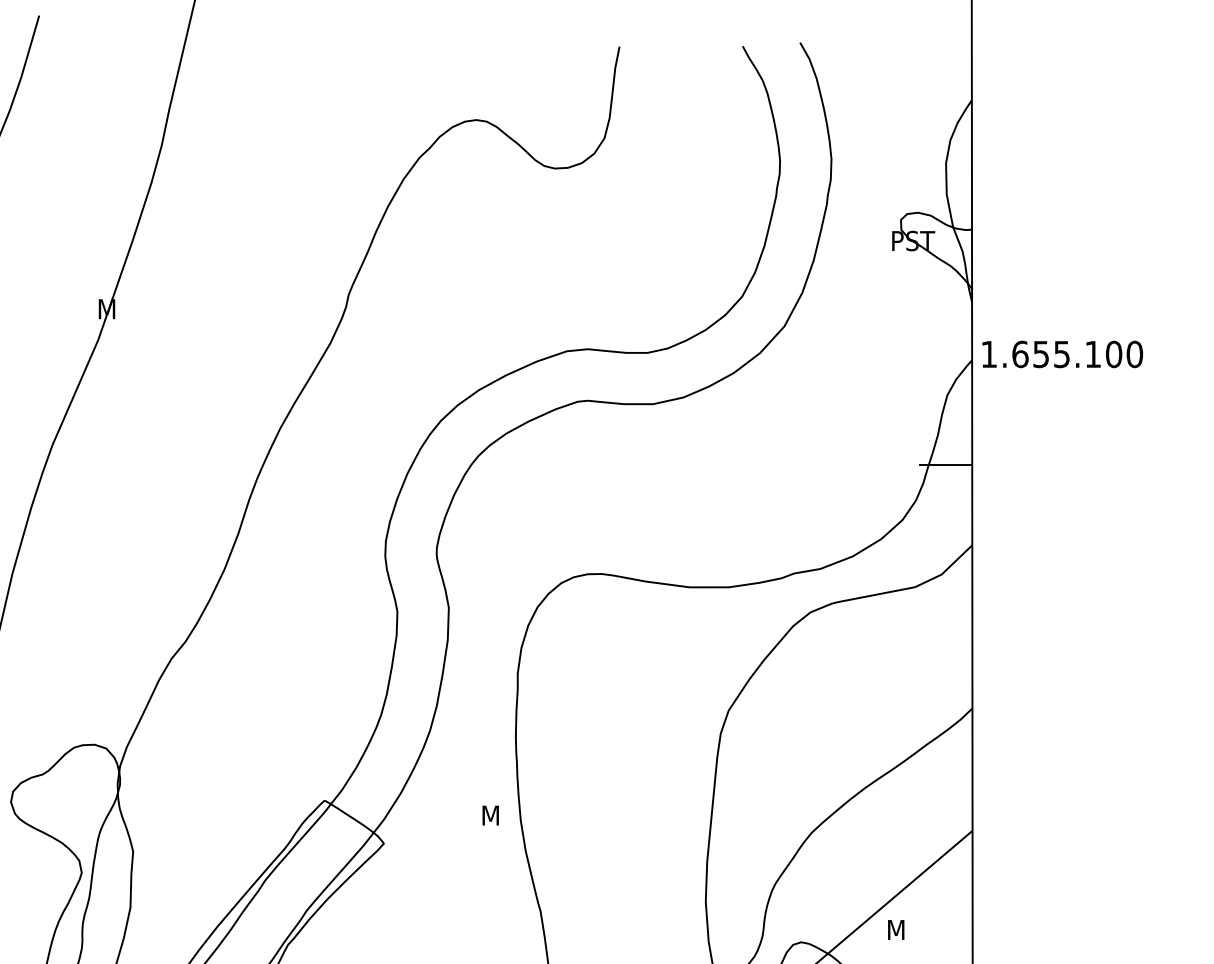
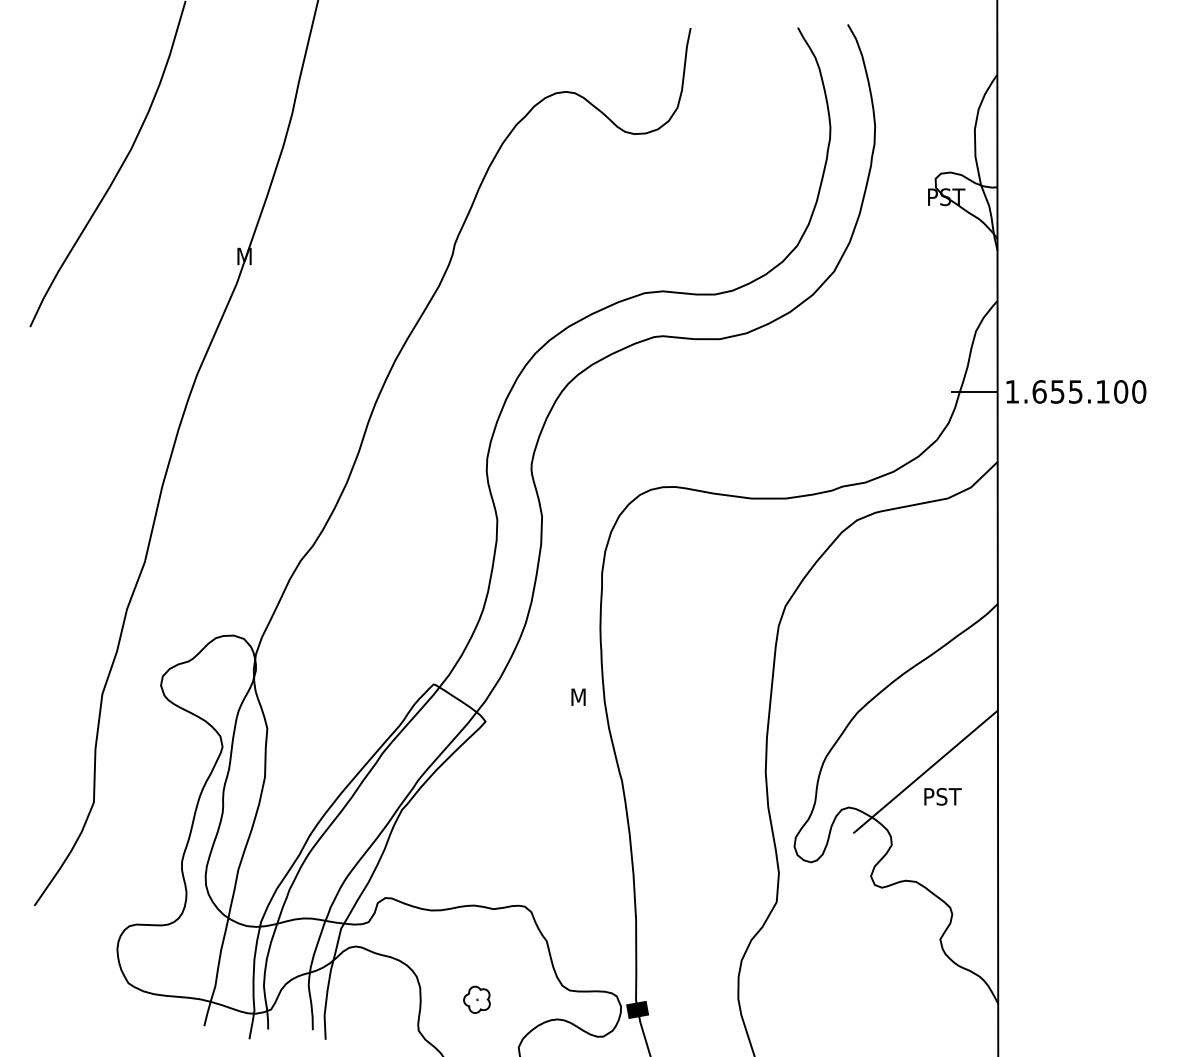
text: (1062, 354) -> (1076, 391), moved
text: (910, 929) -> (943, 796), M -> PST

